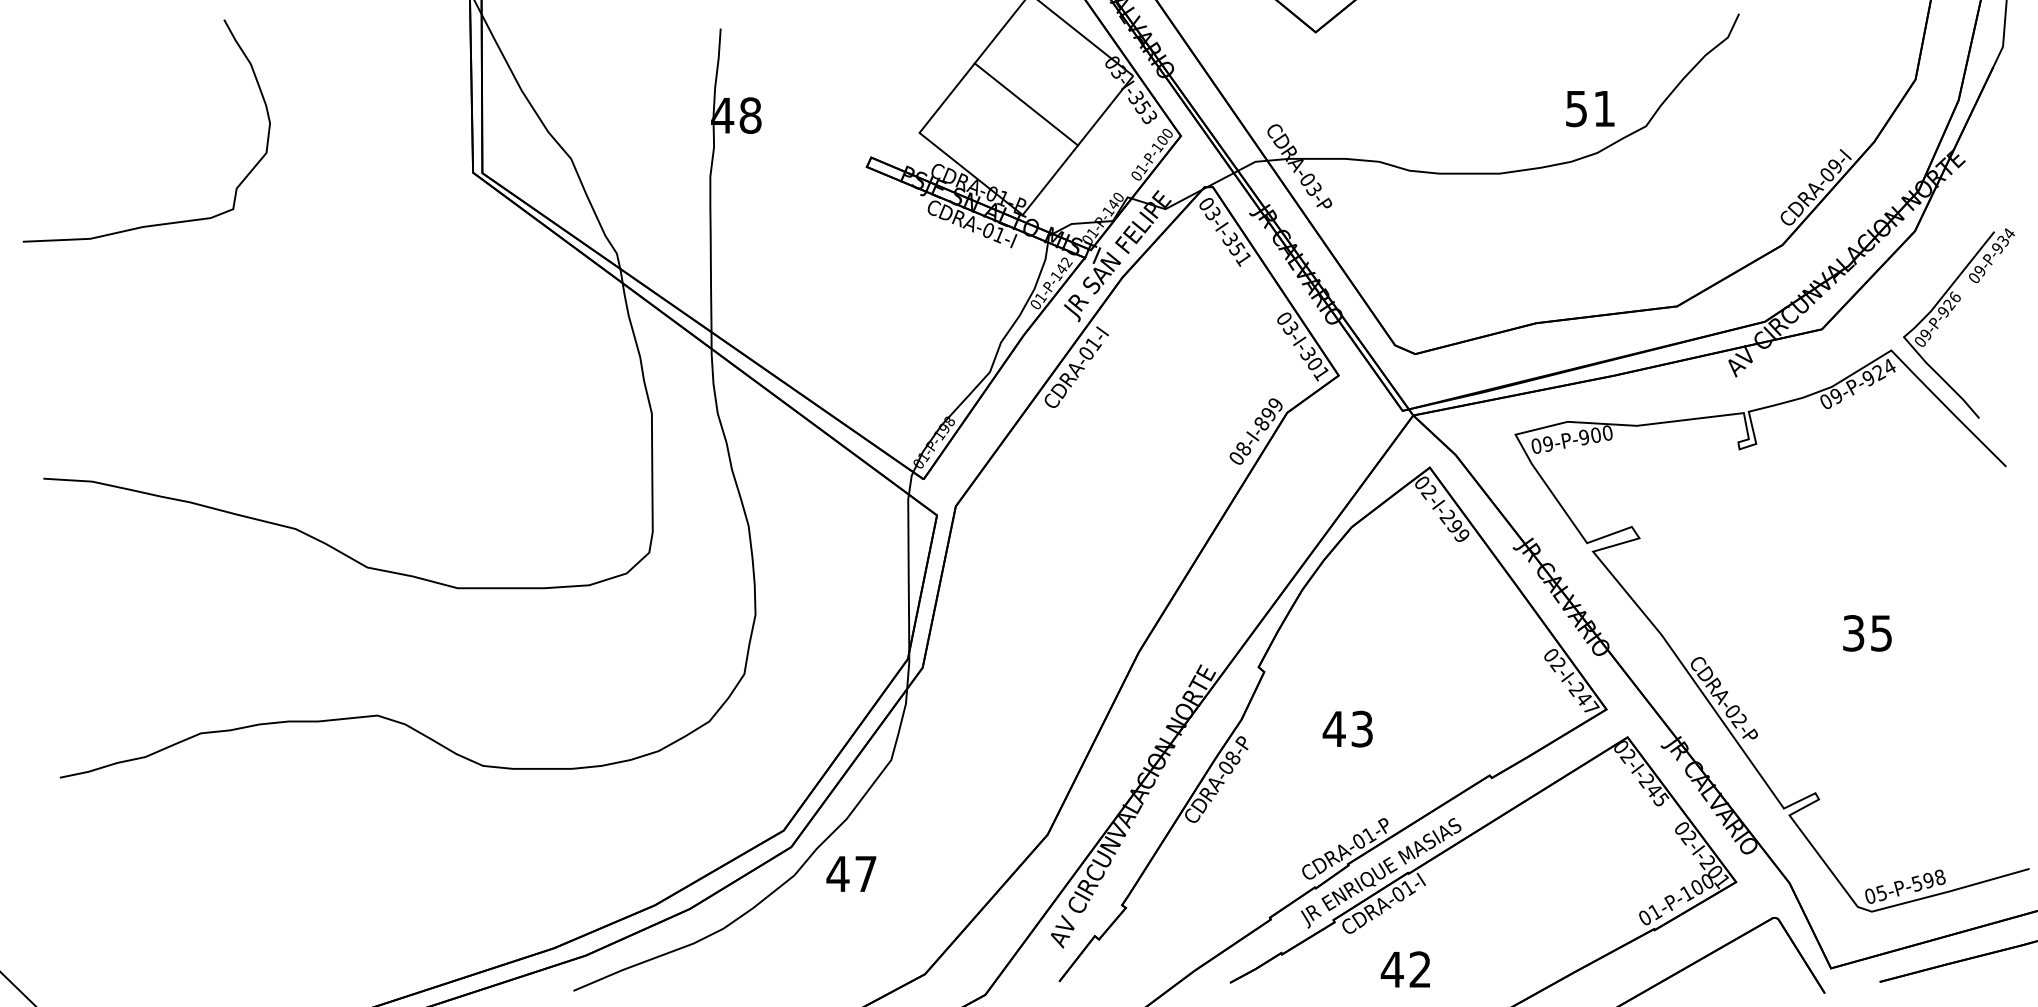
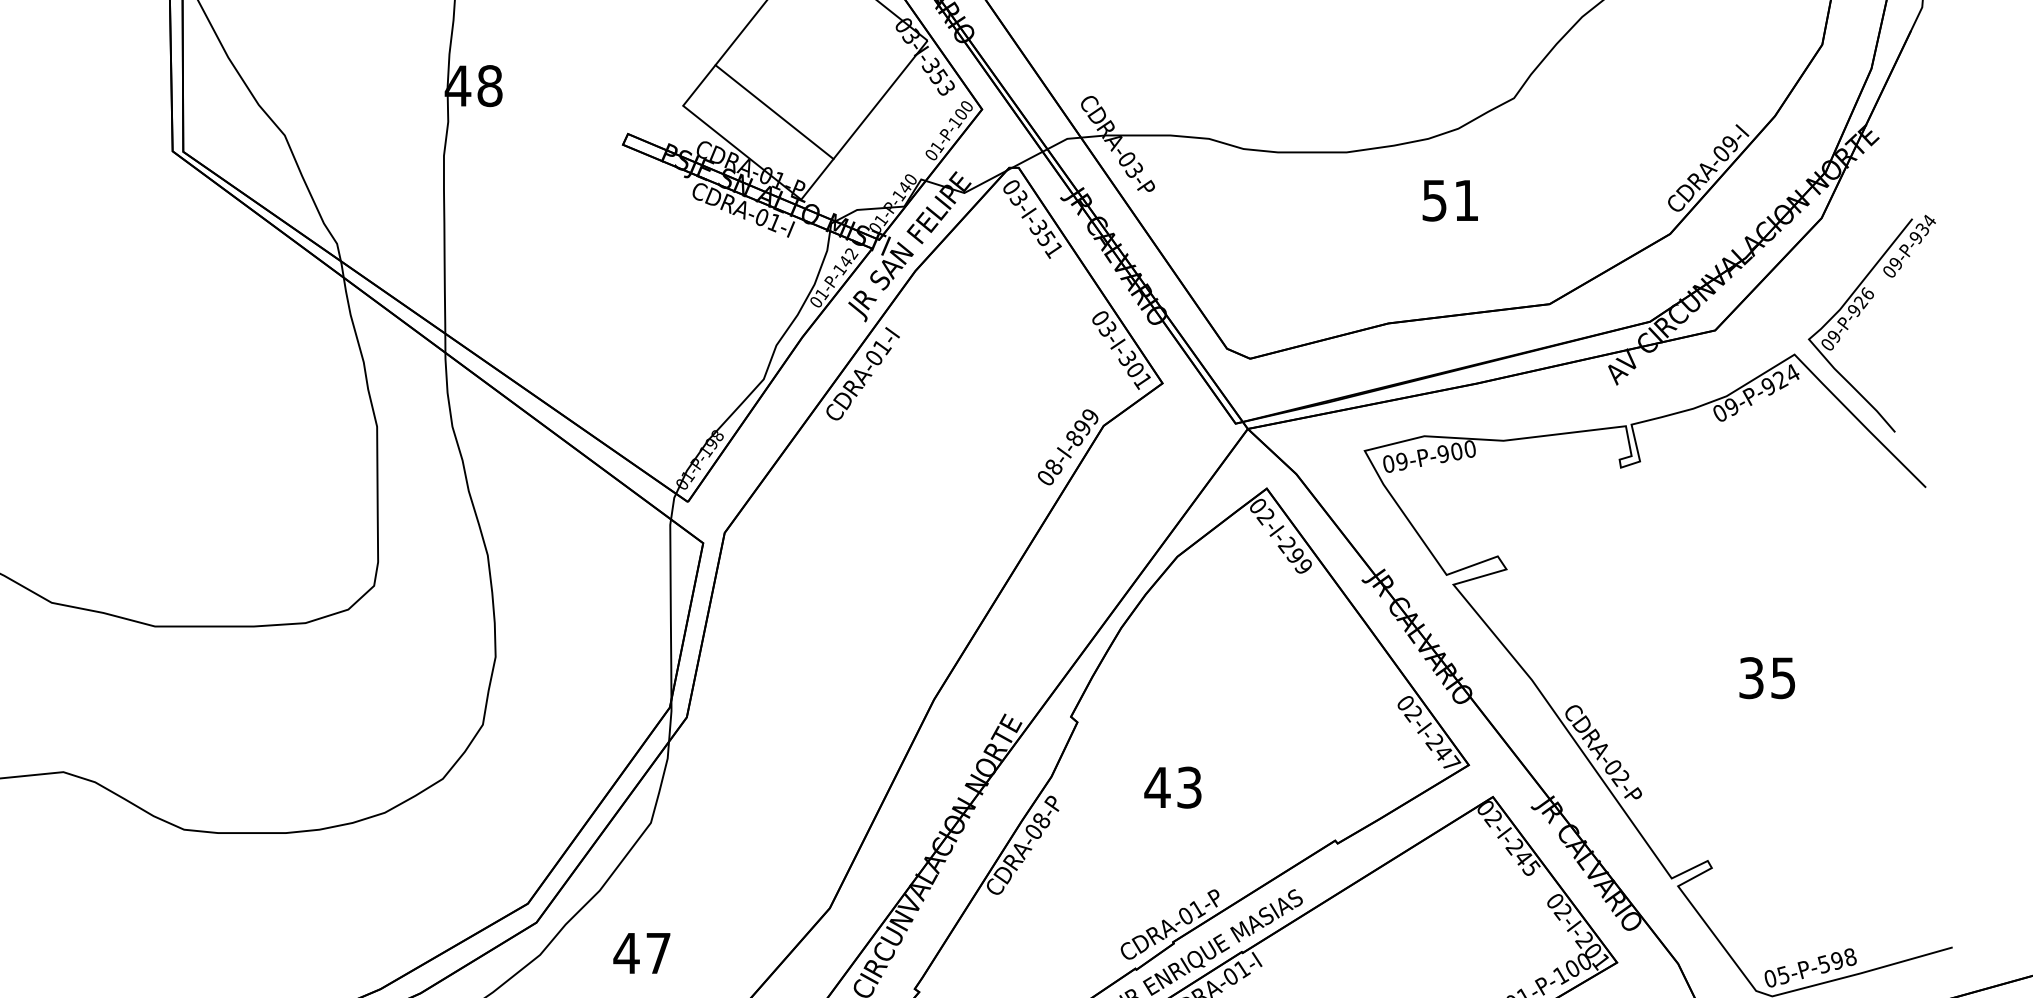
line: (1026, 104) -> (774, 112), moved
text: (1590, 109) -> (1450, 201), moved
text: (851, 873) -> (641, 952), moved

